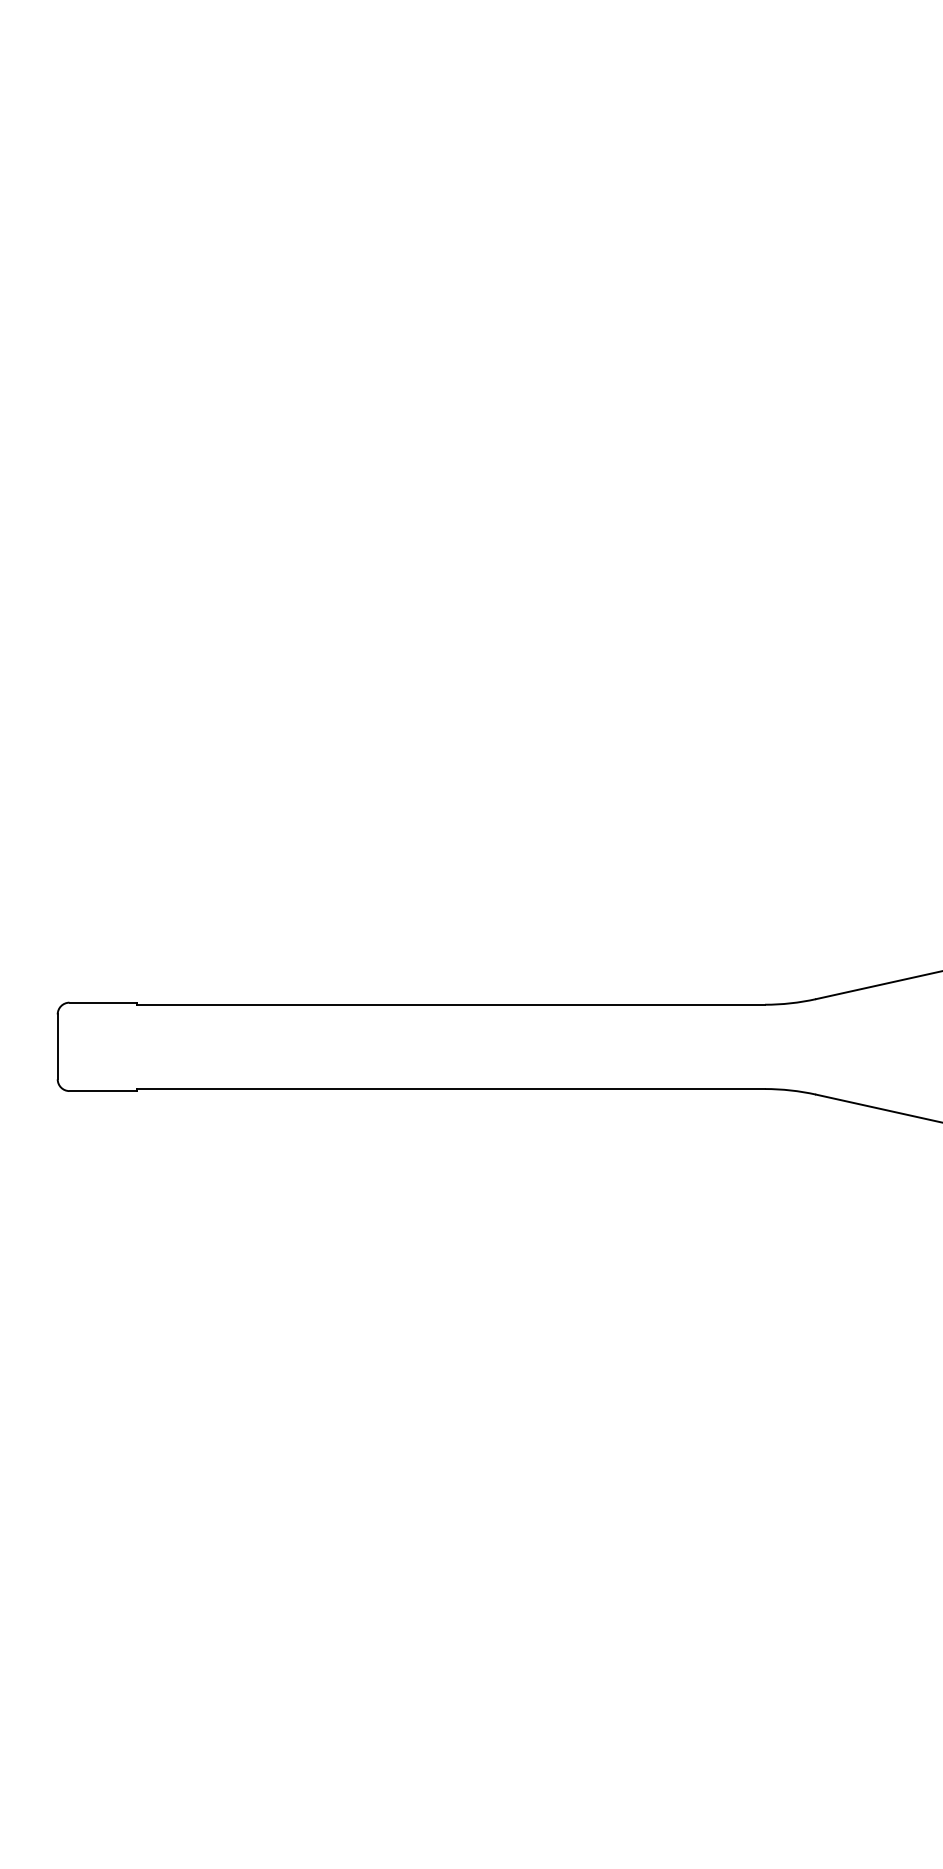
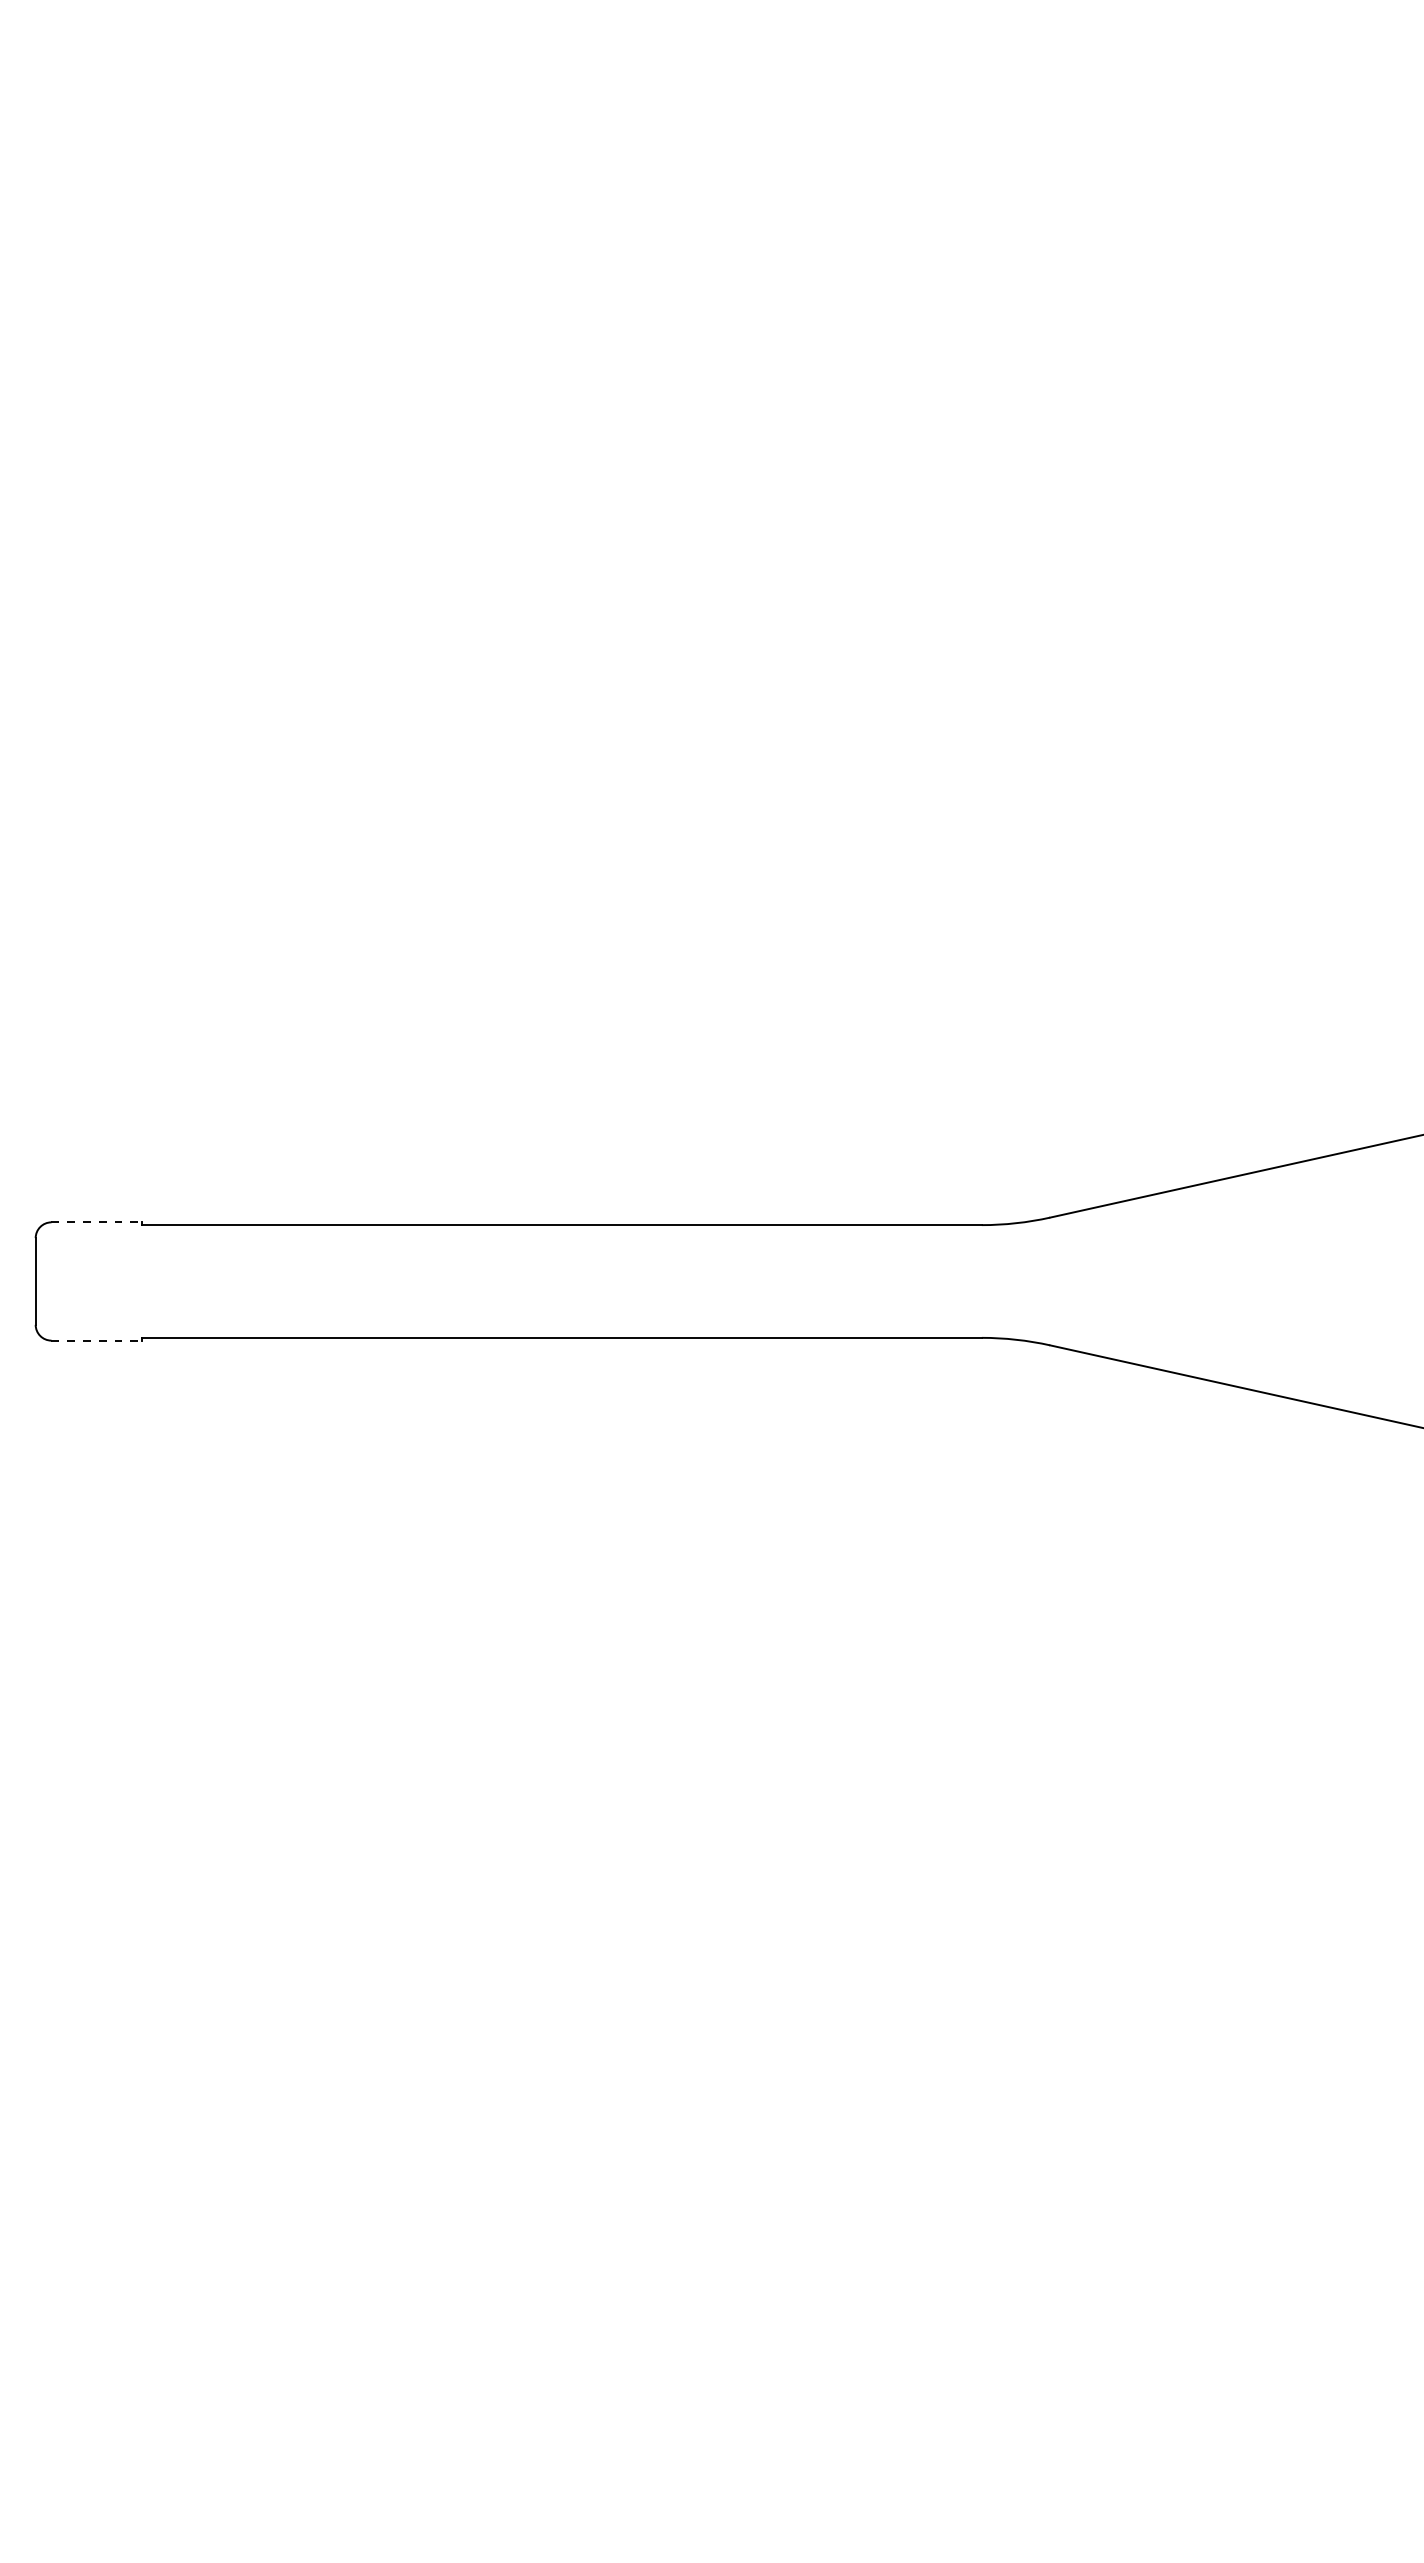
line: (103, 1002) -> (97, 1222), solid -> dashed
line: (103, 1091) -> (97, 1340), solid -> dashed

